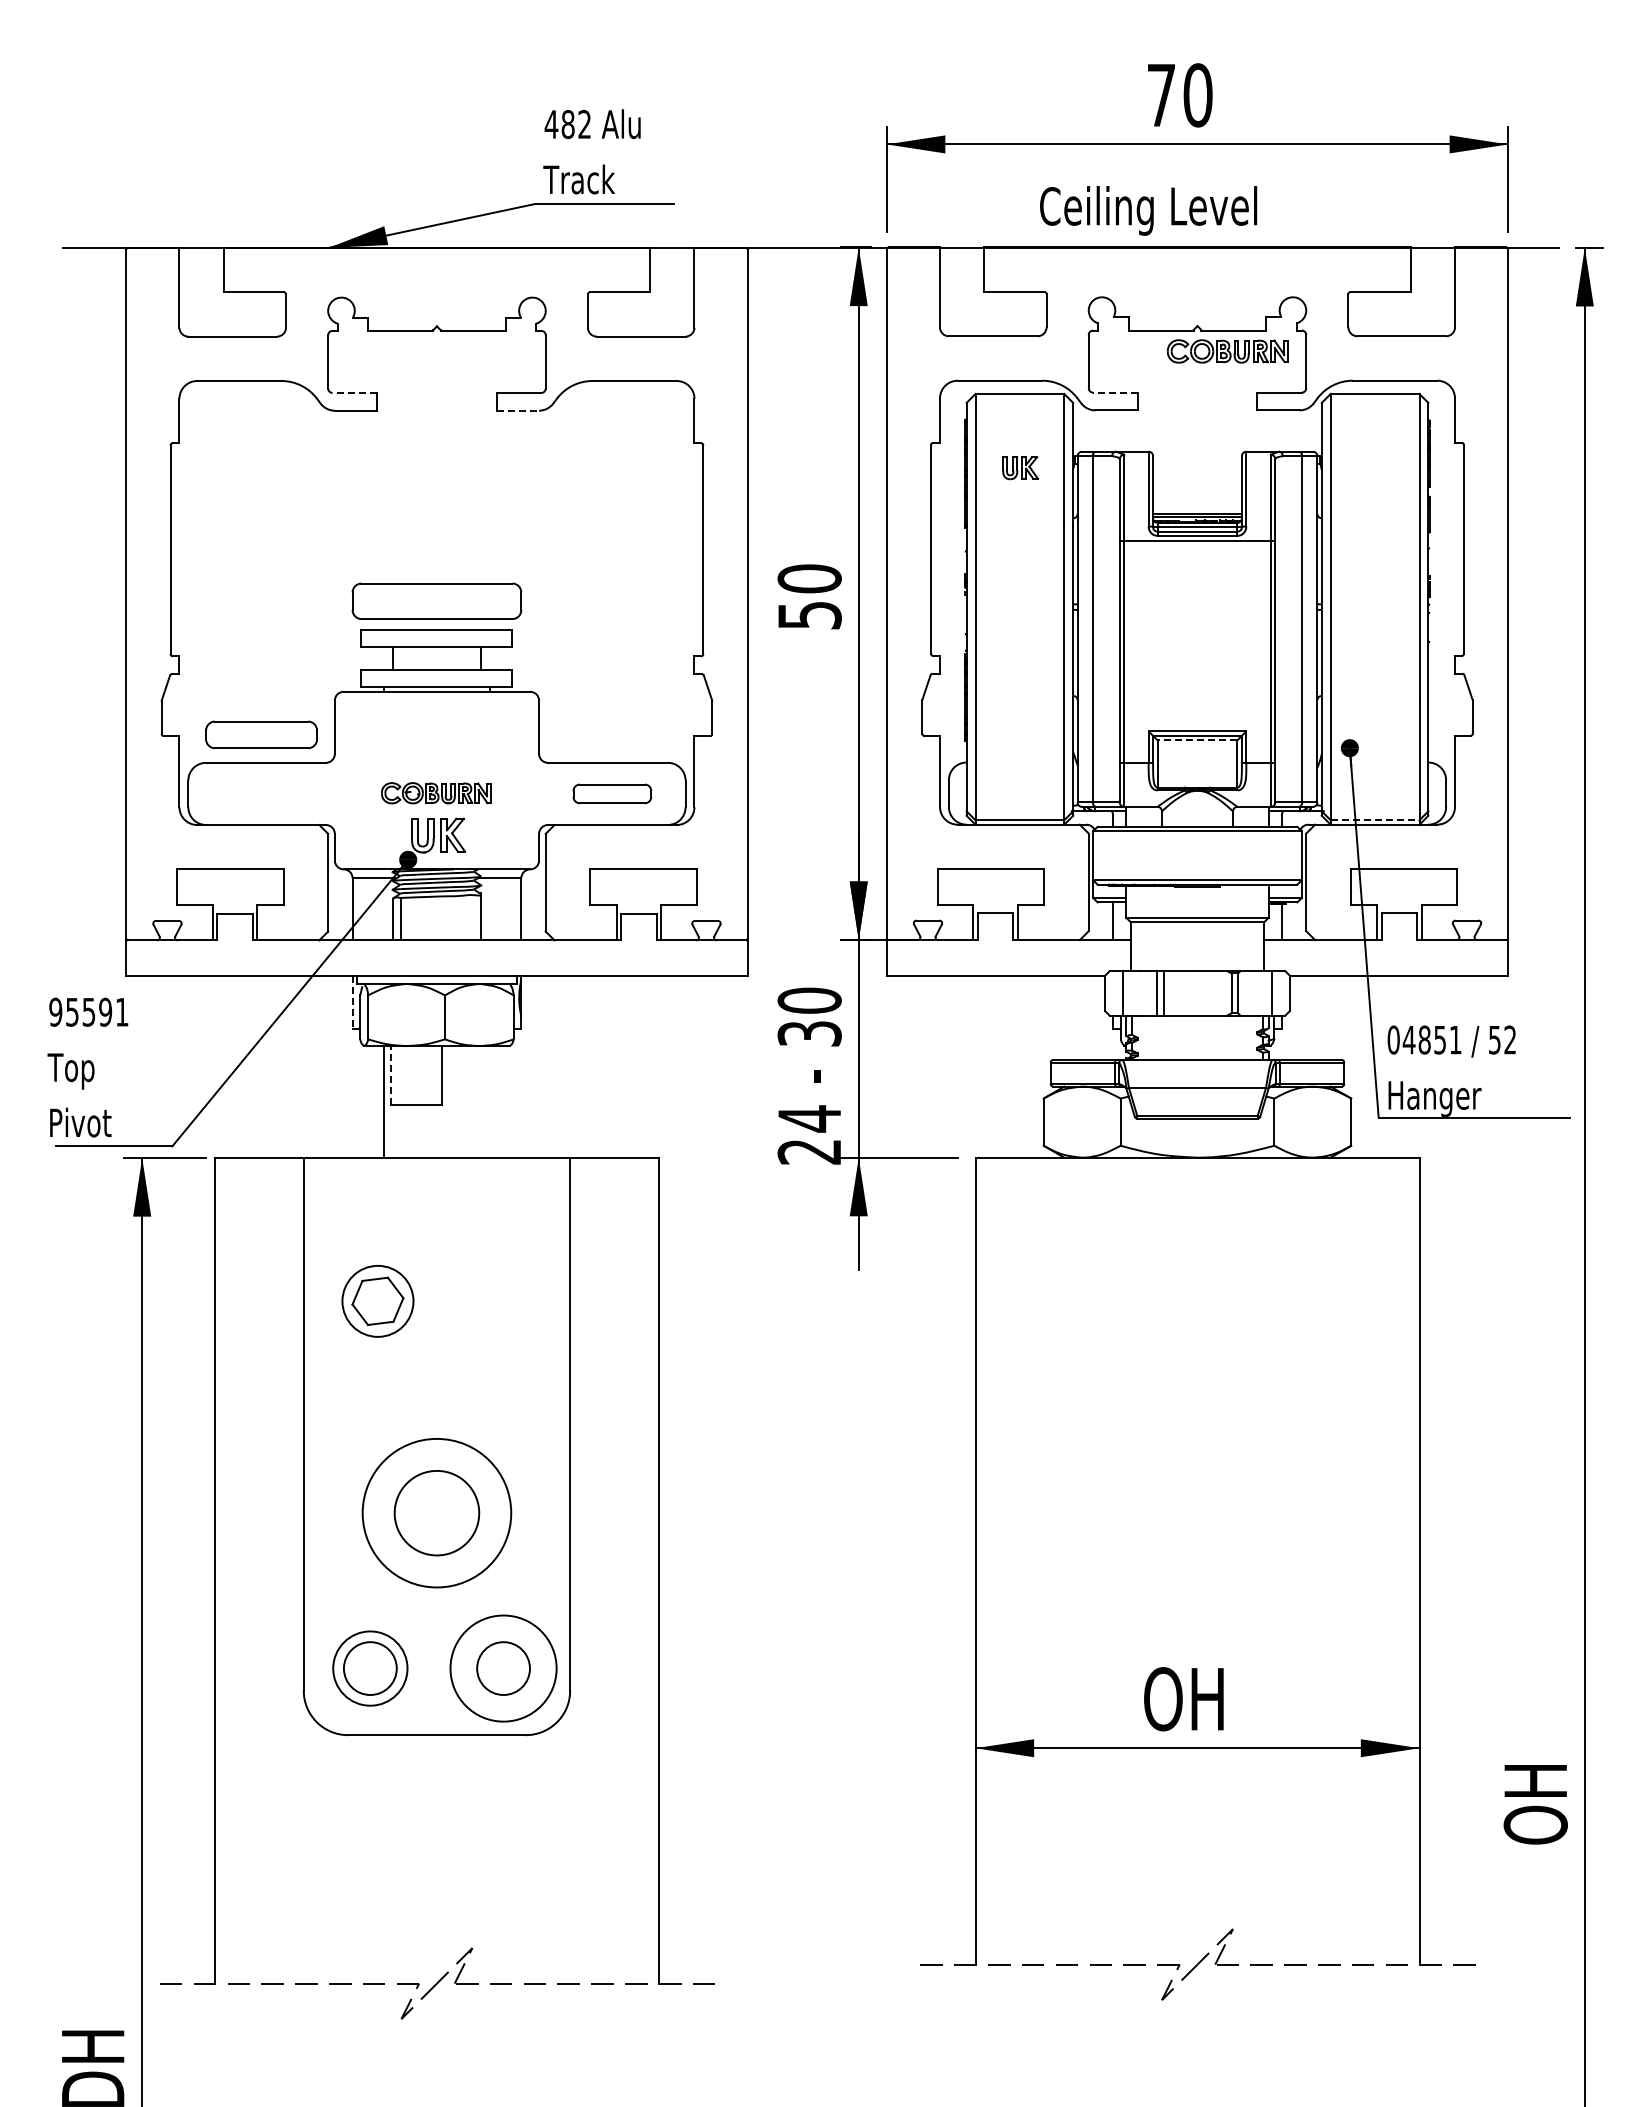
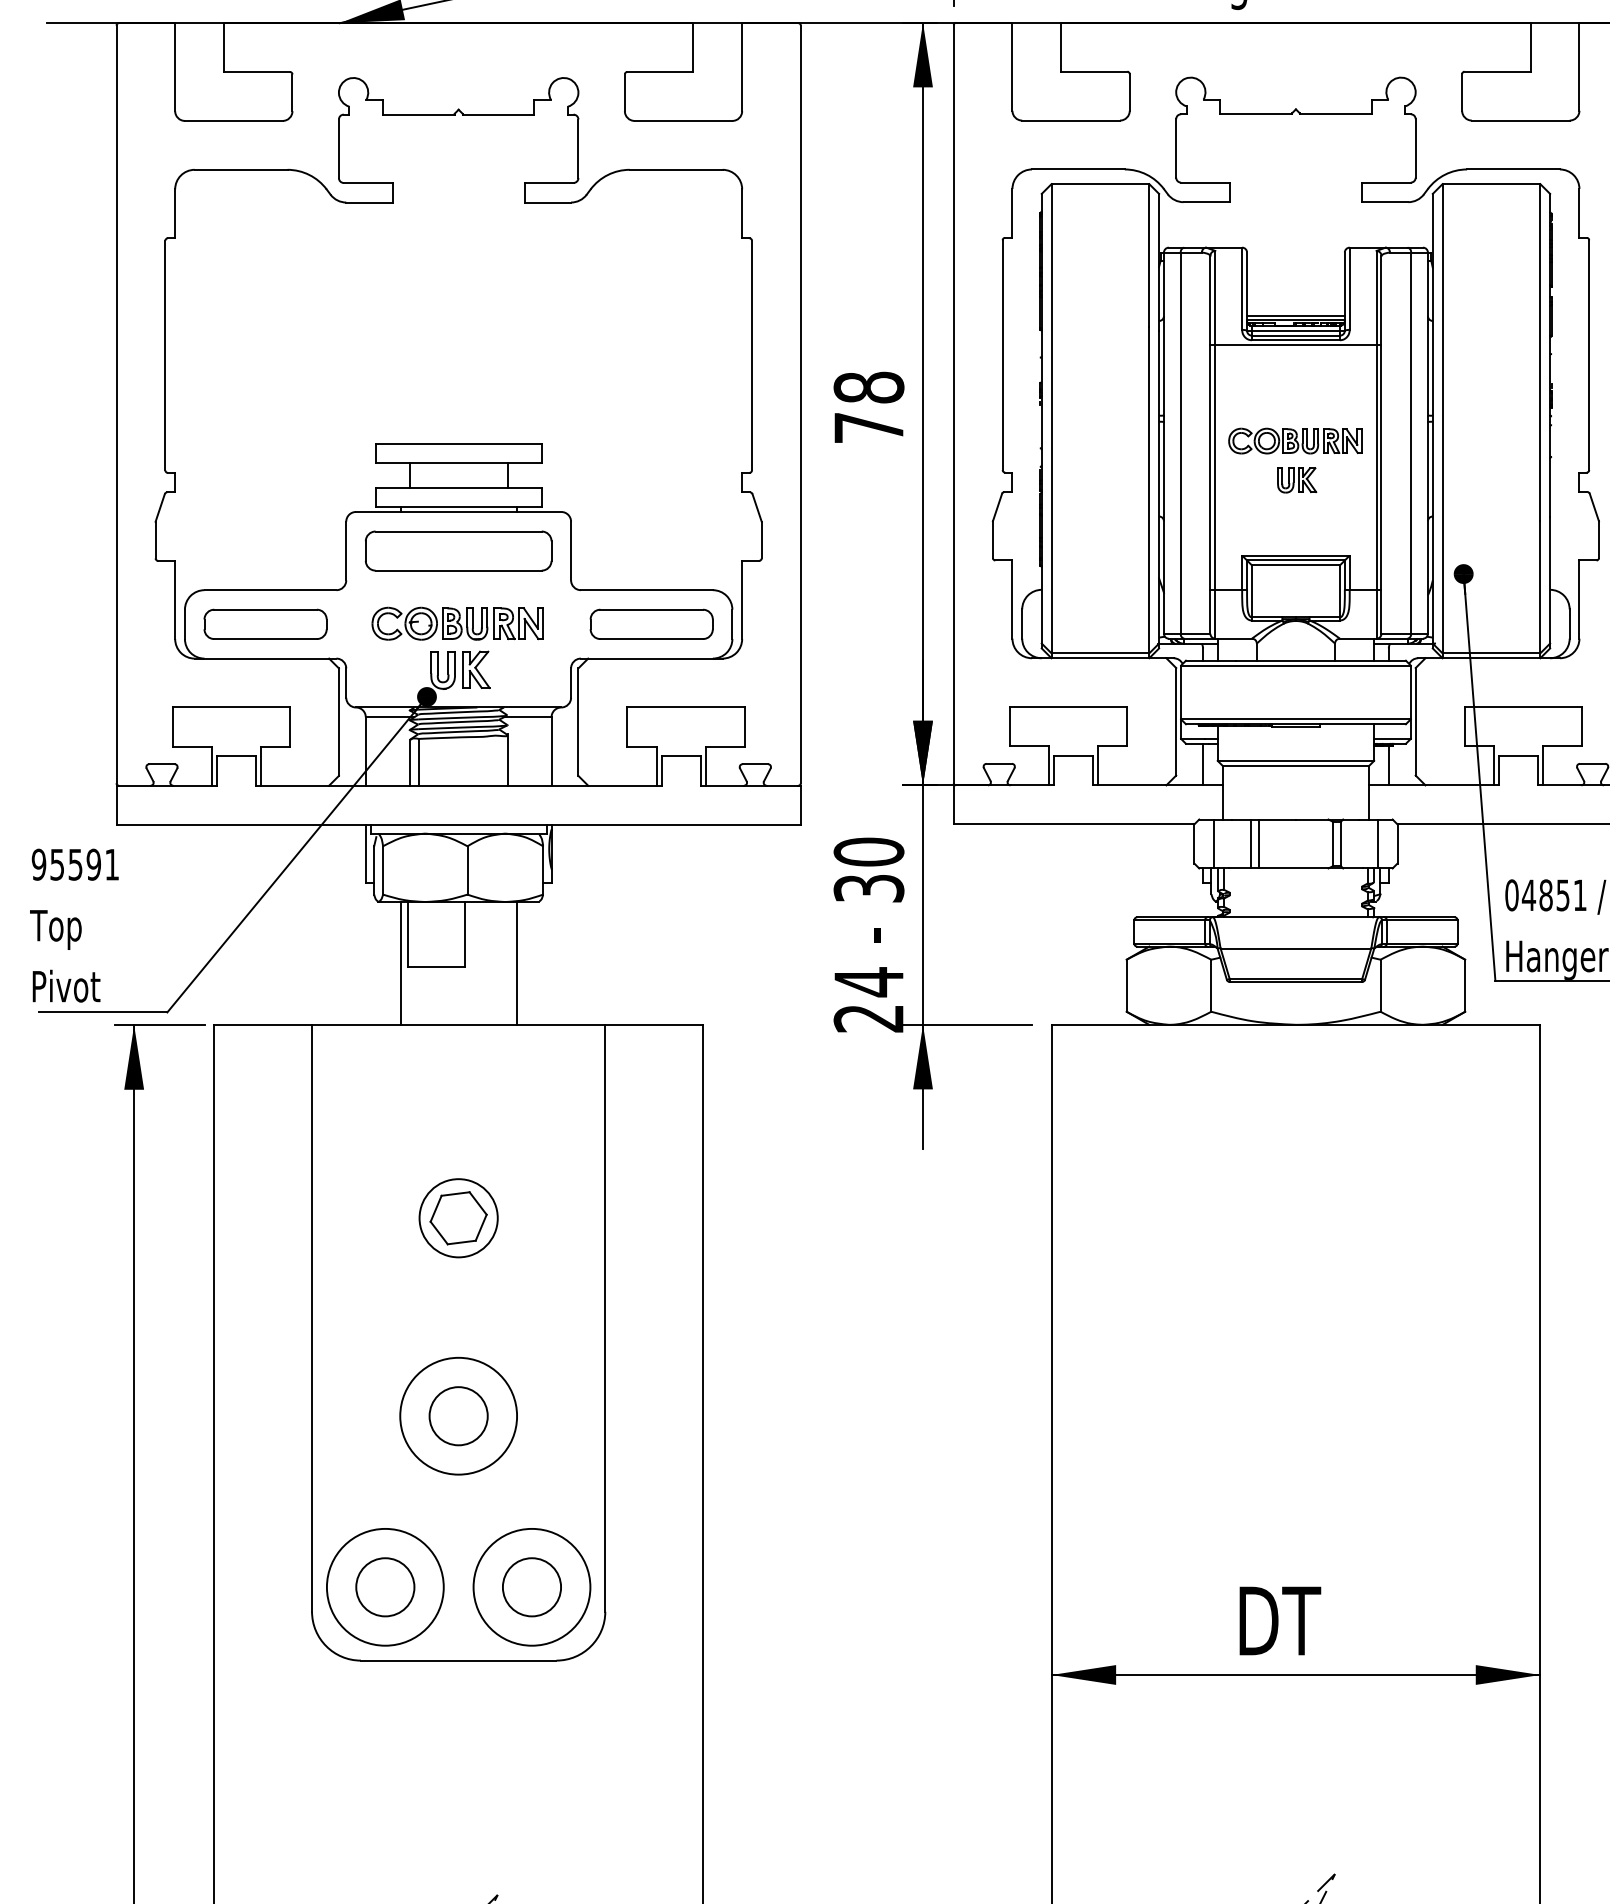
part: (1227, 351) -> (1294, 441), moved
line: (354, 392) -> (367, 182), dashed -> solid
line: (1114, 392) -> (1204, 182), dashed -> solid
line: (518, 410) -> (548, 202), dashed -> solid
part: (1020, 468) -> (1297, 480), moved
text: (809, 596) -> (868, 407), 50 -> 78
part: (436, 600) -> (458, 550), moved
part: (261, 734) -> (265, 623), moved
line: (1197, 740) -> (1295, 565), dashed -> solid
part: (435, 792) -> (457, 622), size x1.43
part: (612, 793) -> (651, 623), size x1.43
line: (1375, 820) -> (1491, 653), dashed -> solid
line: (352, 1002) -> (365, 854), dashed -> solid
line: (391, 1074) -> (408, 933), dashed -> solid
line: (489, 1101) -> (516, 963), added
part: (377, 1301) -> (458, 1218), moved
circle: (436, 1512) -> (458, 1415), size x0.62
circle: (436, 1513) -> (458, 1416), size x0.71
circle: (370, 1668) -> (385, 1587), size x1.43
text: (1183, 1699) -> (1280, 1621), OH -> DT

